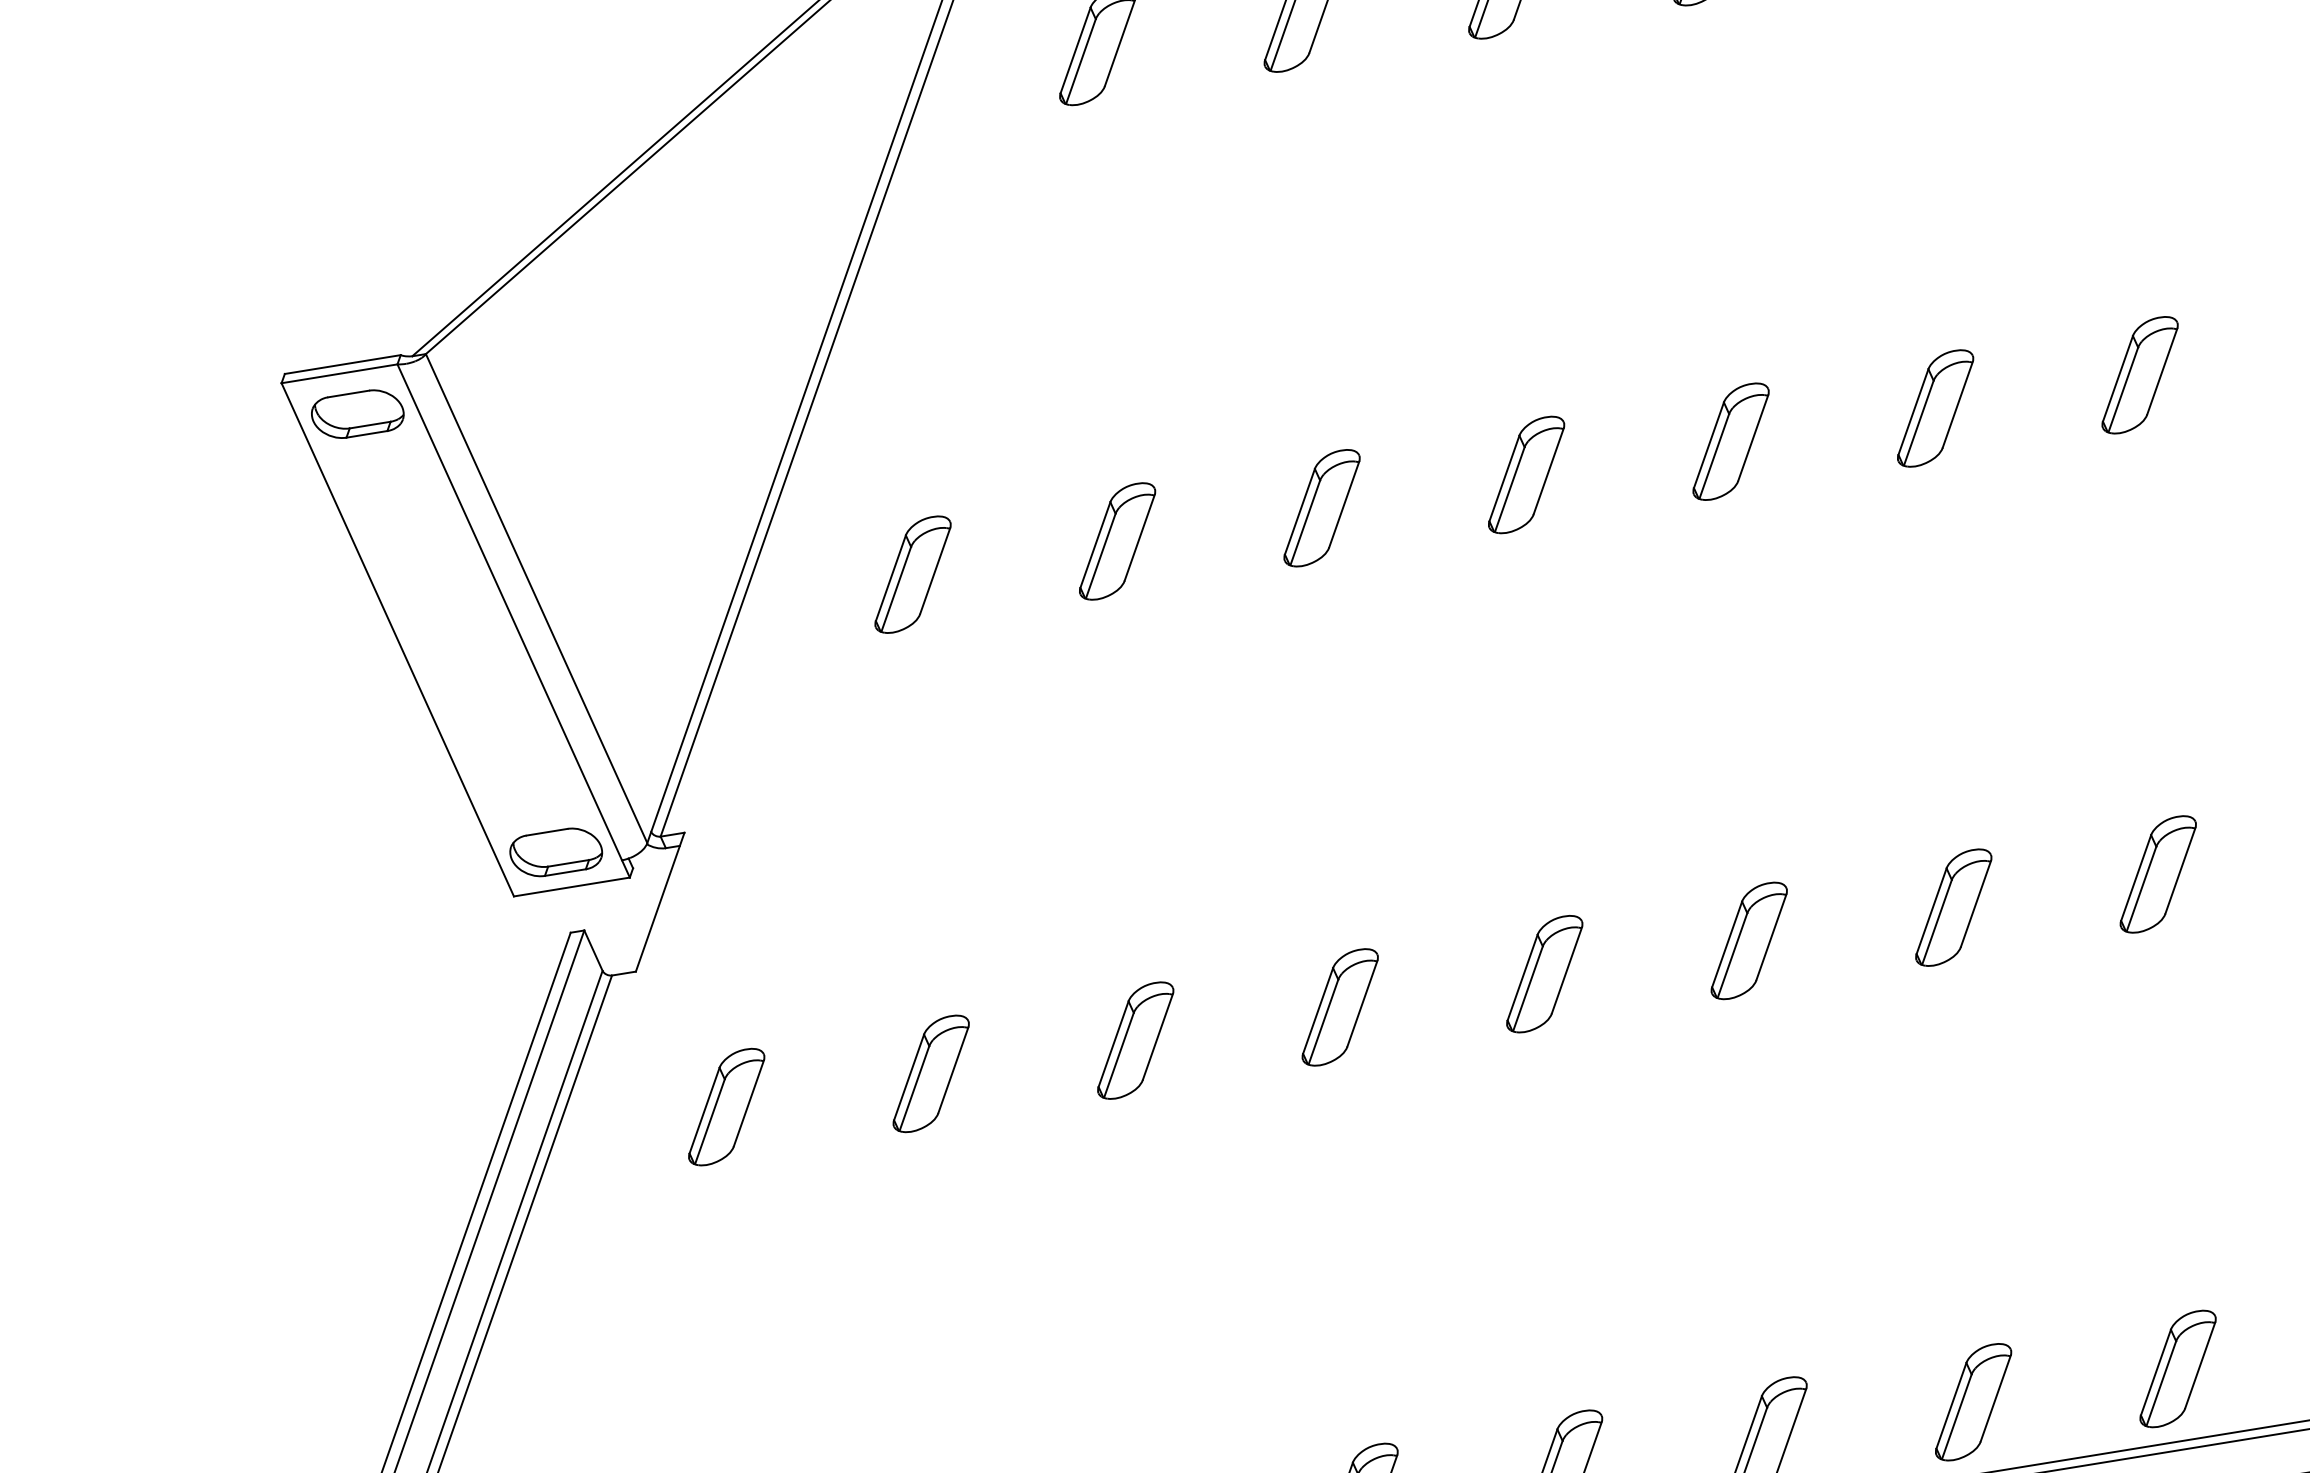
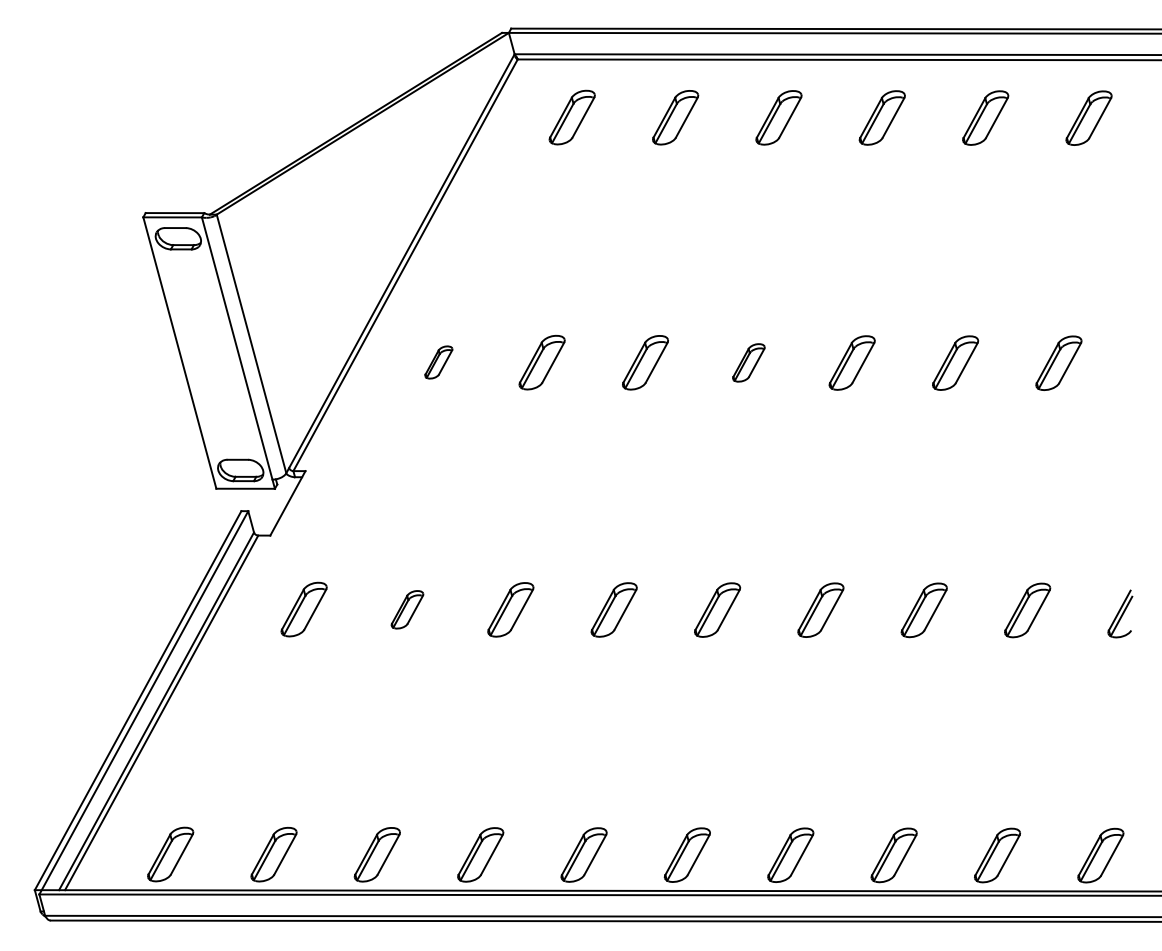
part: (1525, 474) -> (748, 362), size x0.7
part: (912, 574) -> (438, 362), size x0.6
part: (931, 1073) -> (407, 609), size x0.7

